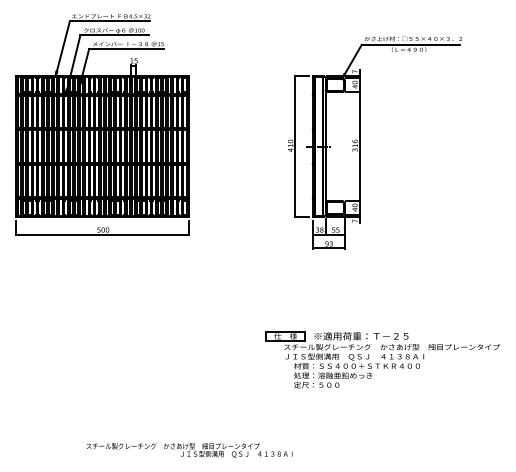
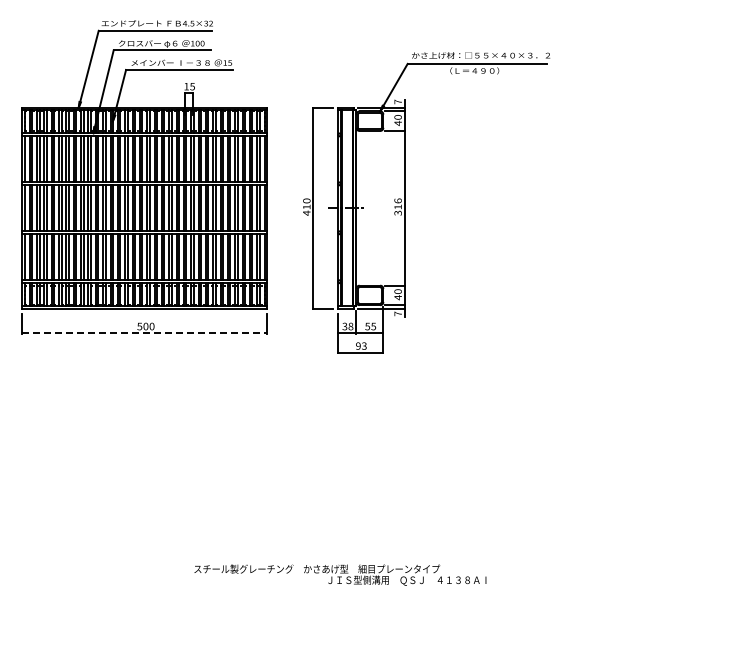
part: (360, 142) -> (405, 202), moved
line: (102, 234) -> (145, 333), solid -> dashed
part: (382, 359) -> (541, 510), removed
text: (189, 450) -> (340, 574), moved

